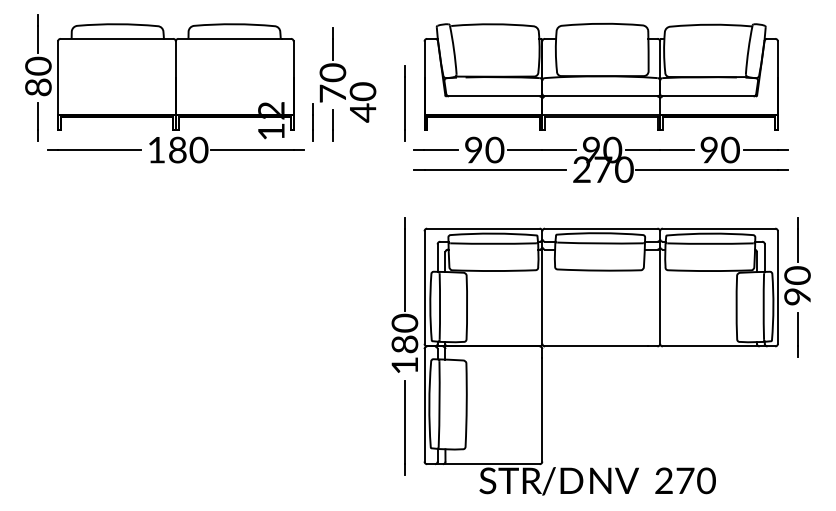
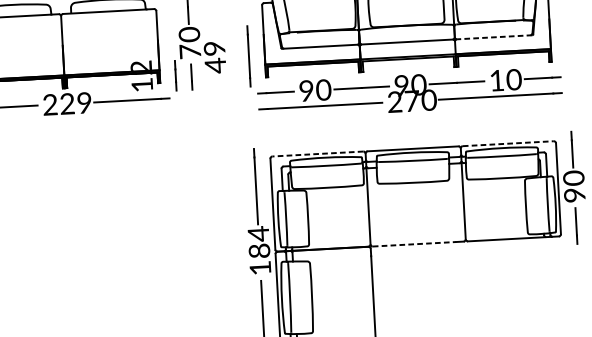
text: (363, 91) -> (214, 48), 40 -> 49
line: (709, 96) -> (494, 37), solid -> dashed
text: (177, 149) -> (67, 103), 180 -> 229
text: (708, 149) -> (496, 80), 90 -> 10
line: (482, 228) -> (317, 153), solid -> dashed
line: (719, 228) -> (508, 143), solid -> dashed
text: (404, 323) -> (258, 234), 180 -> 184
line: (596, 346) -> (414, 244), solid -> dashed

